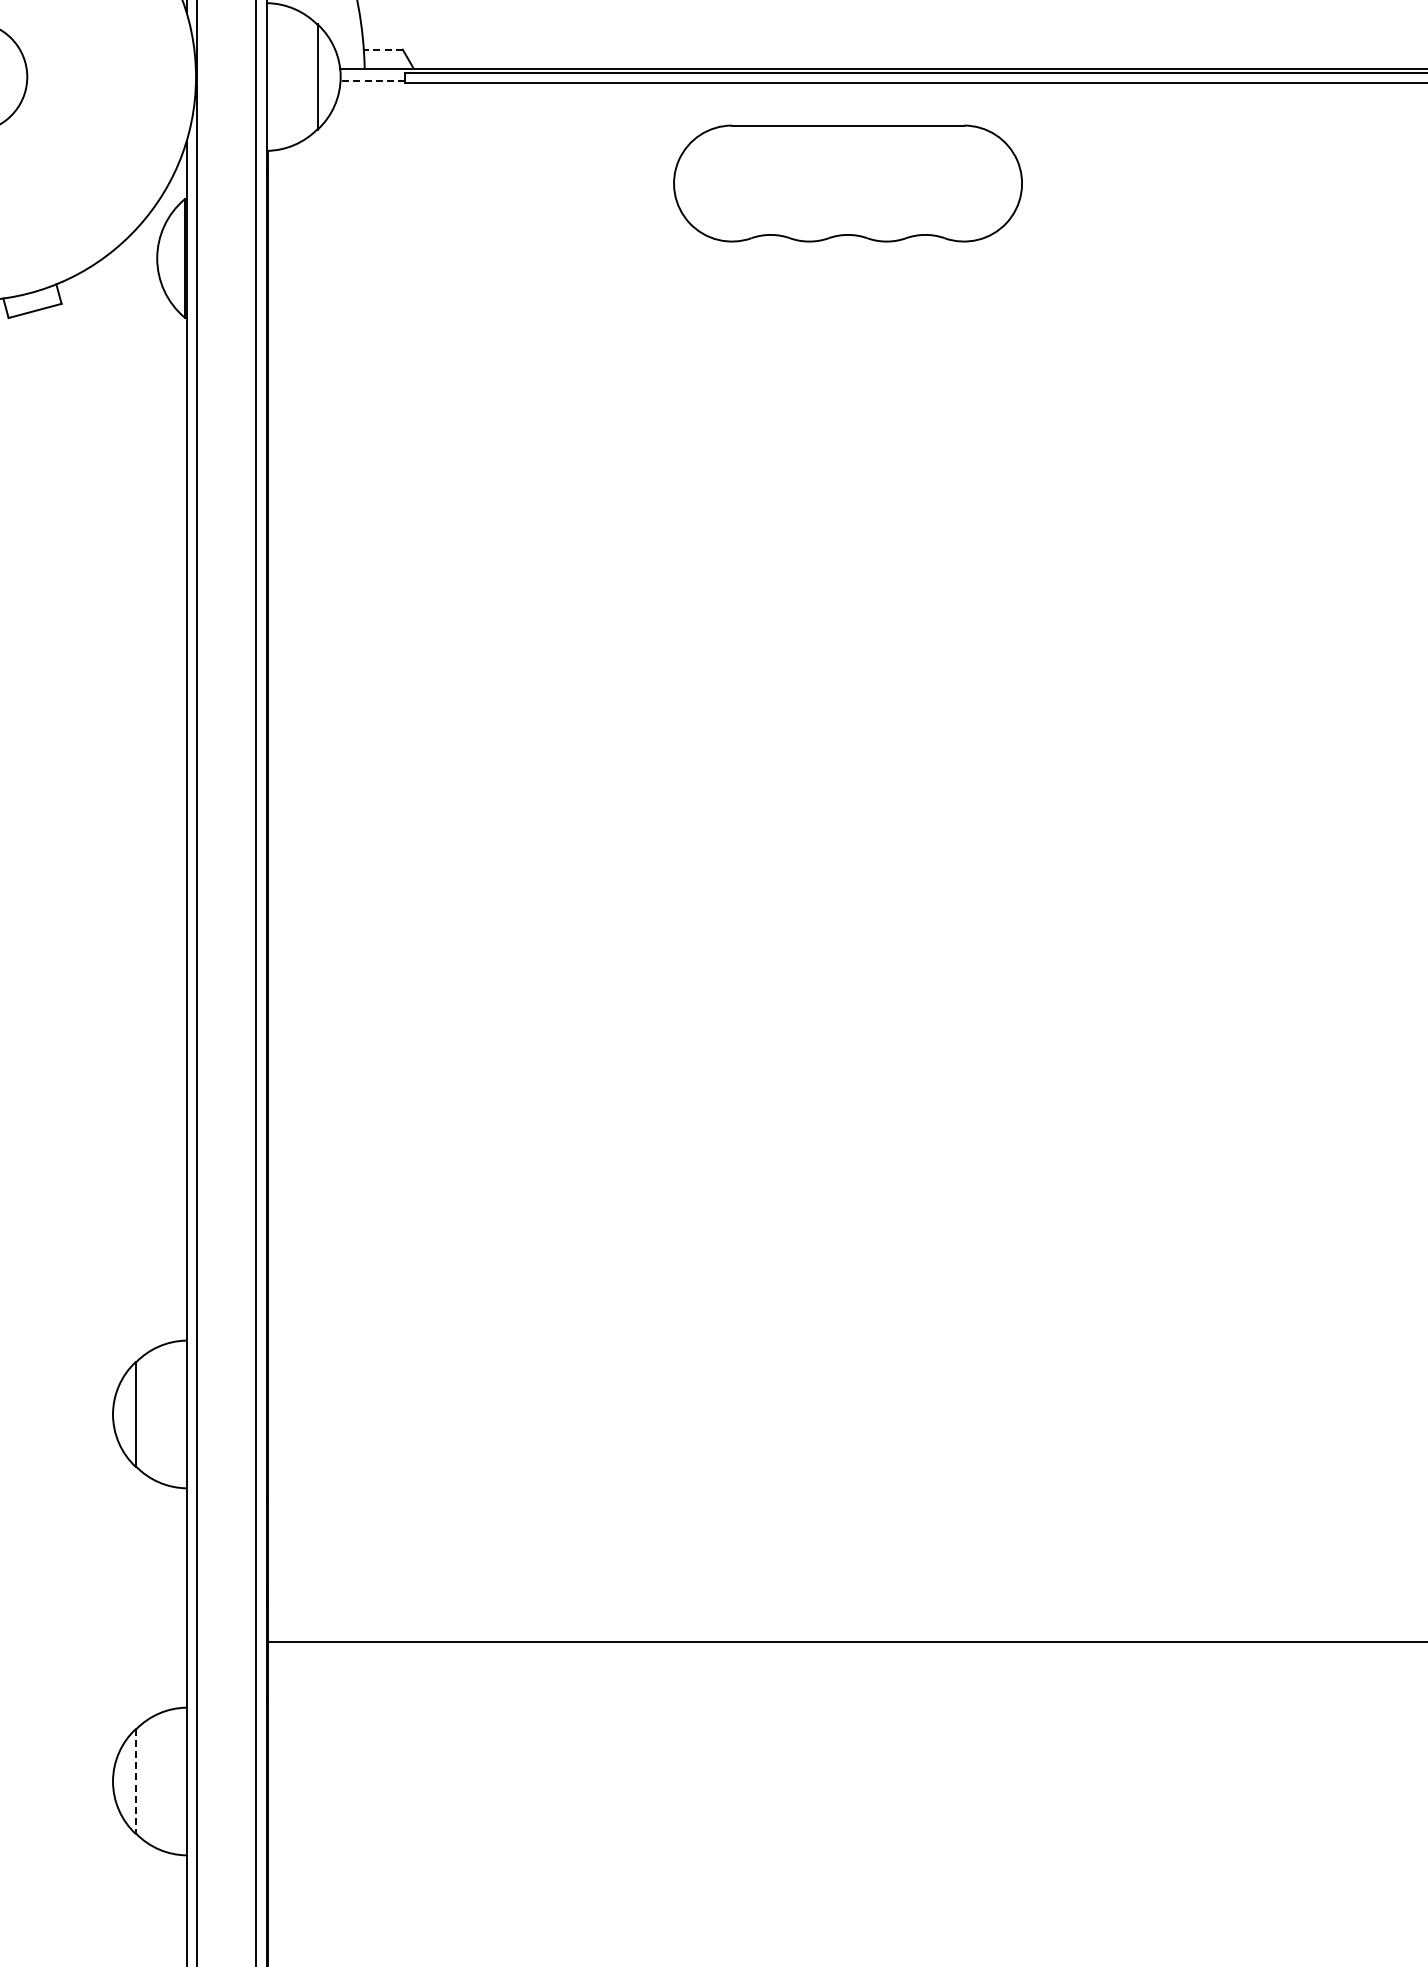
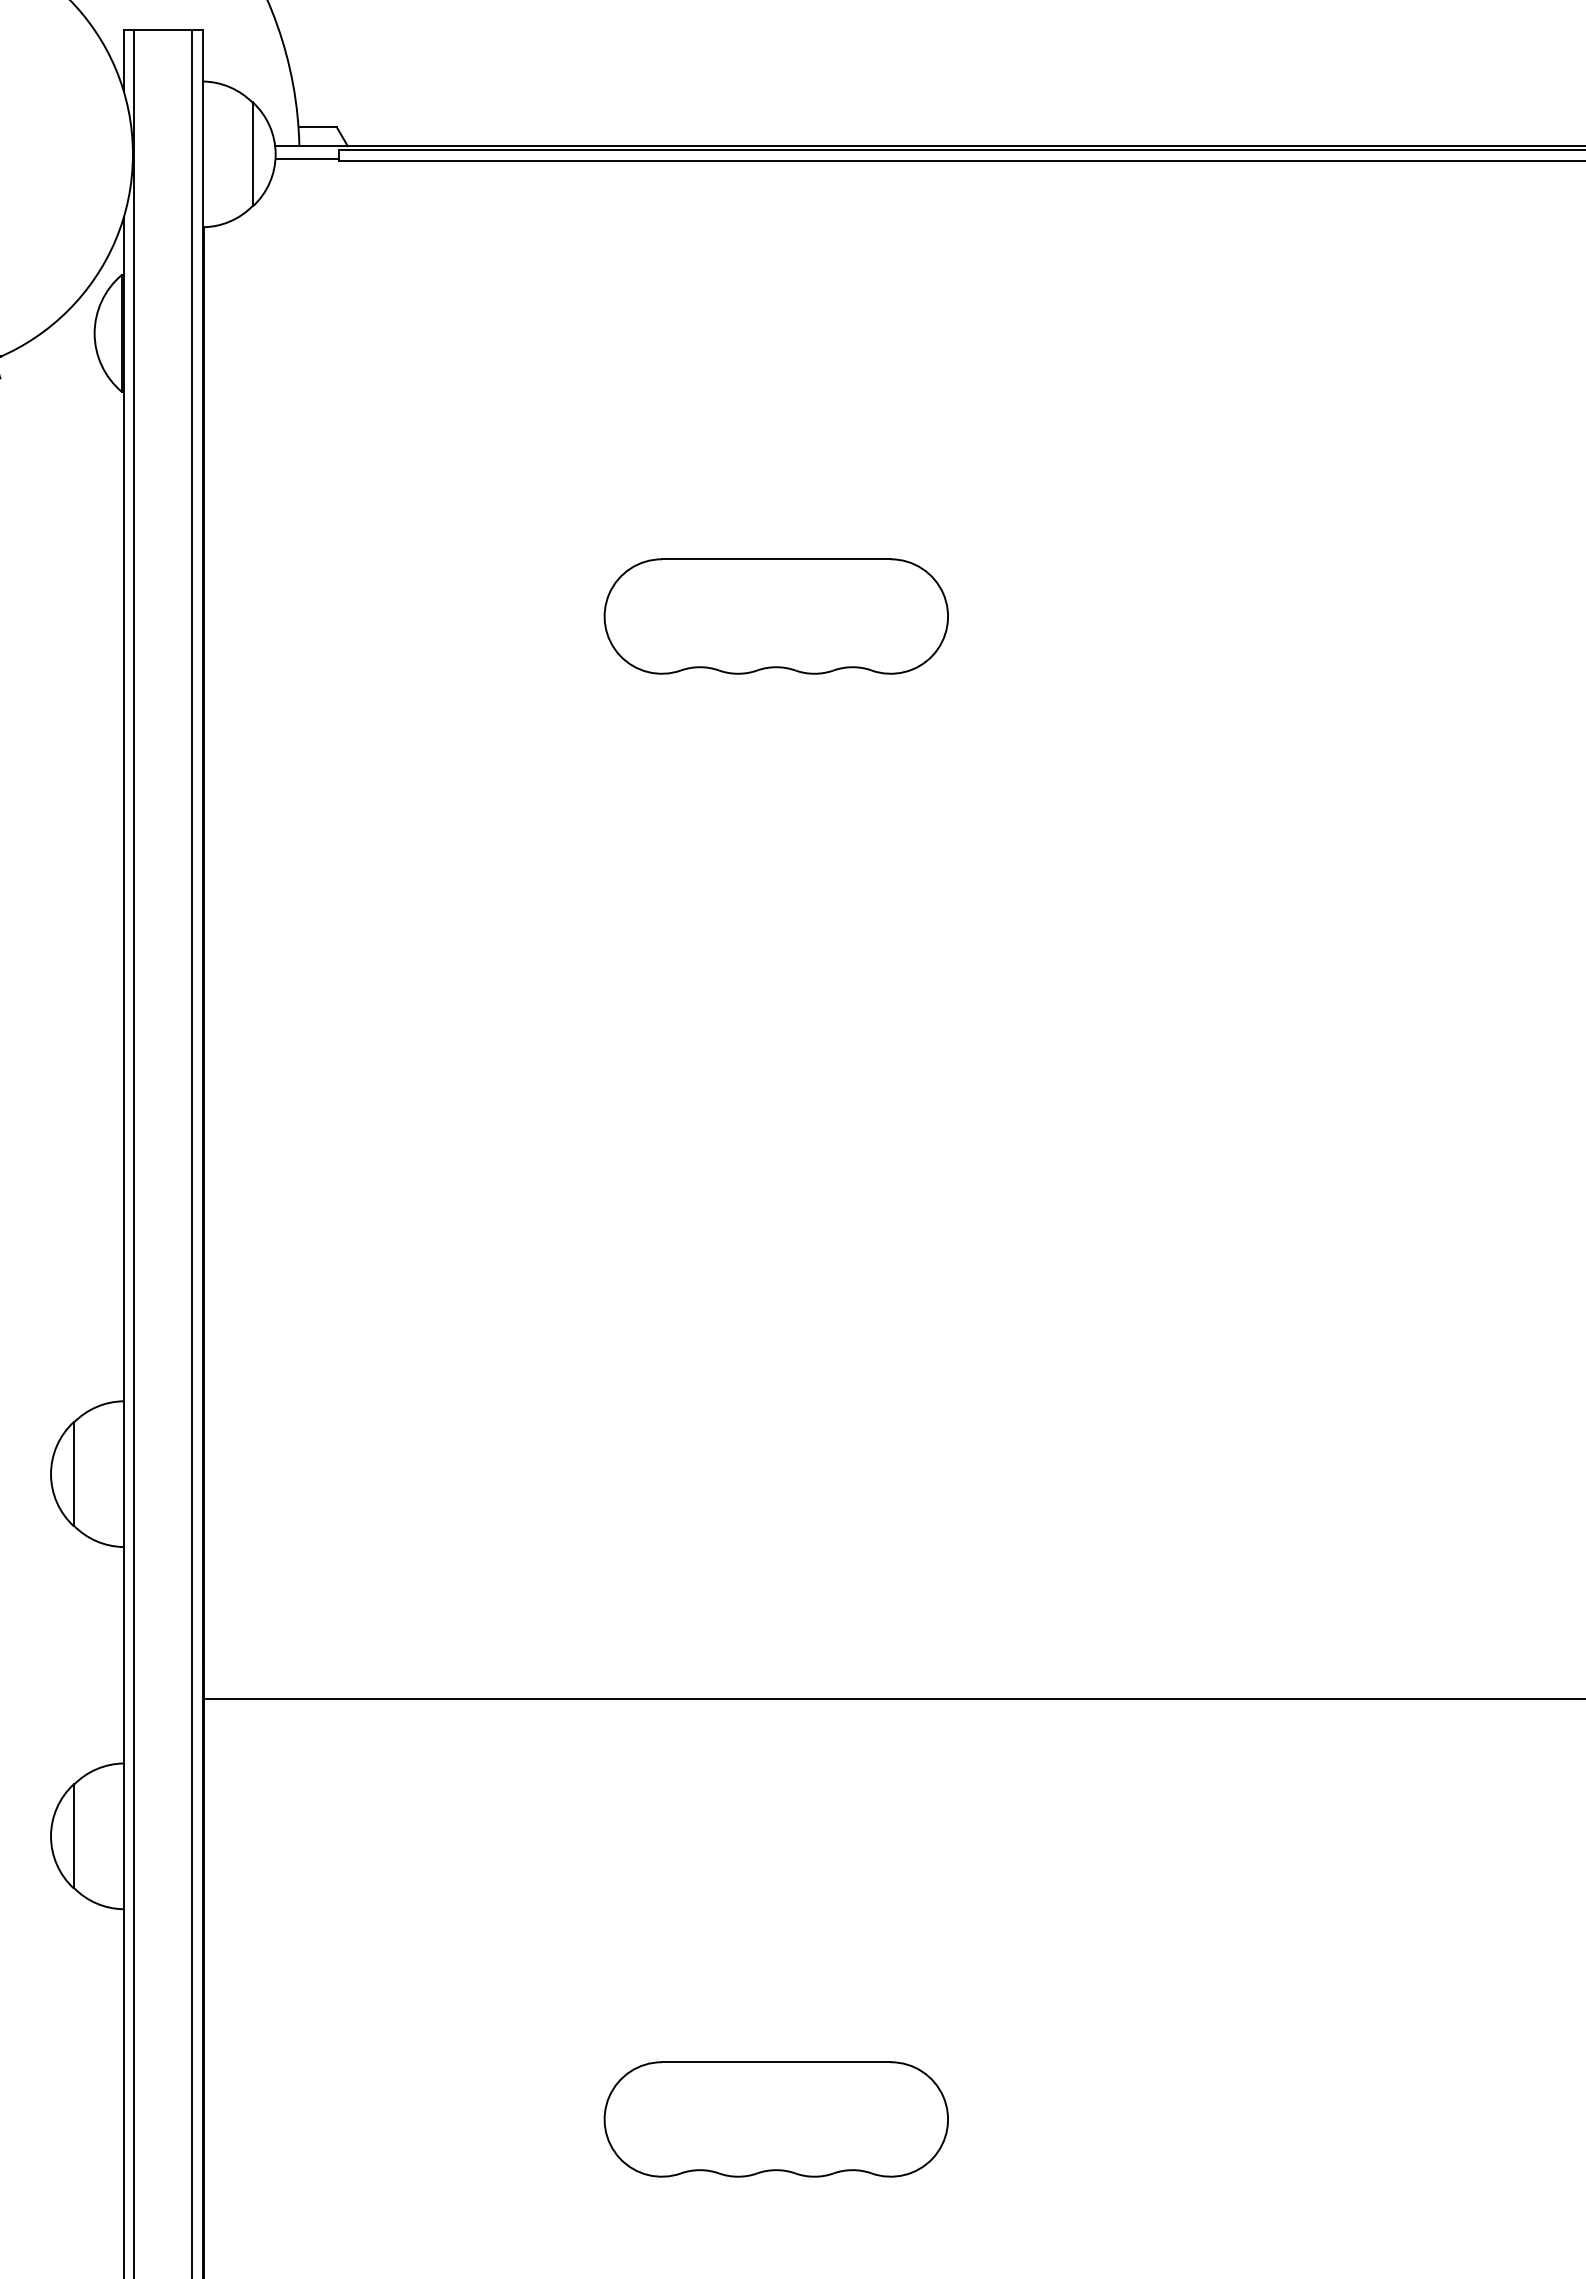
line: (383, 49) -> (317, 127), dashed -> solid
line: (372, 81) -> (307, 158), dashed -> solid
part: (847, 183) -> (775, 616), moved
line: (135, 1781) -> (73, 1836), dashed -> solid

